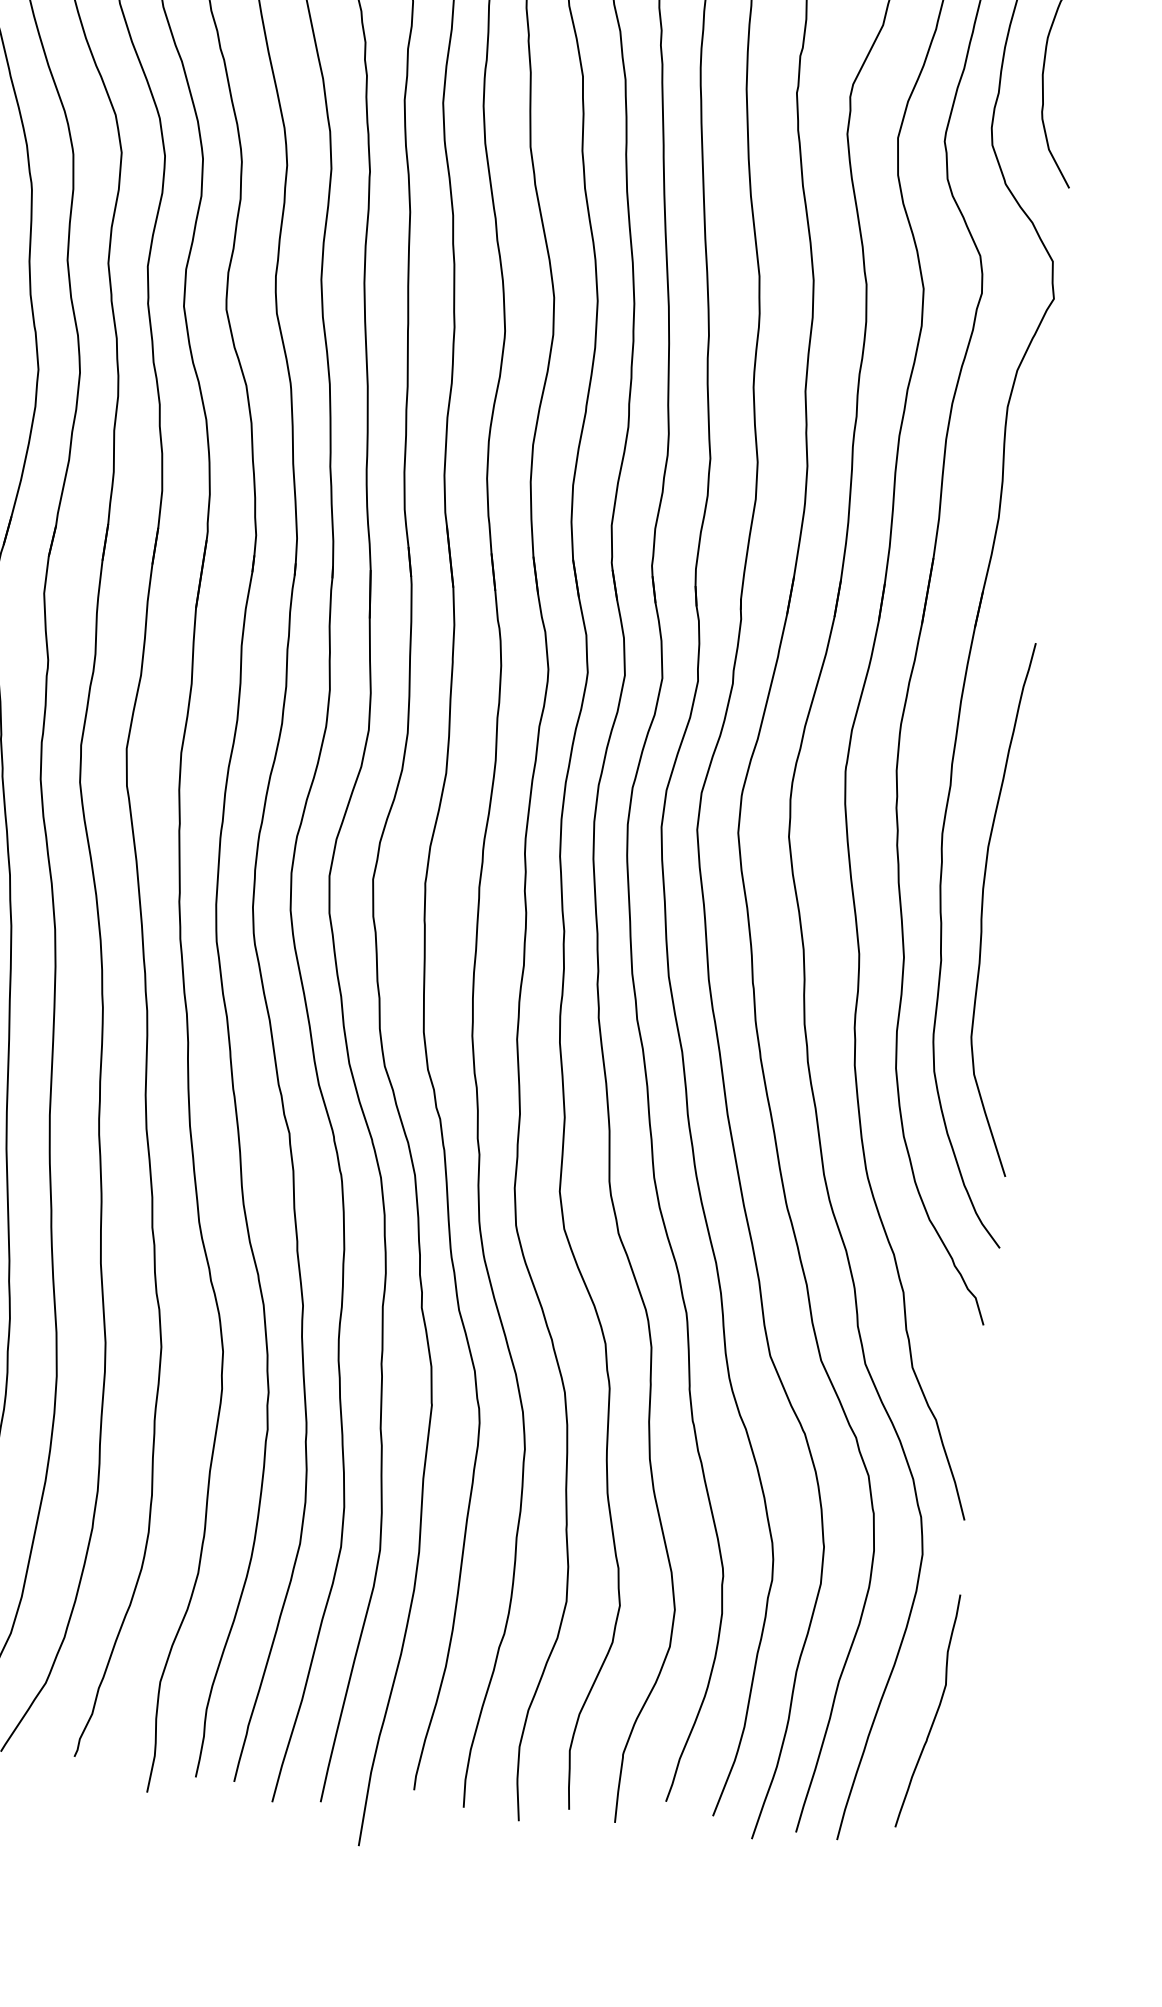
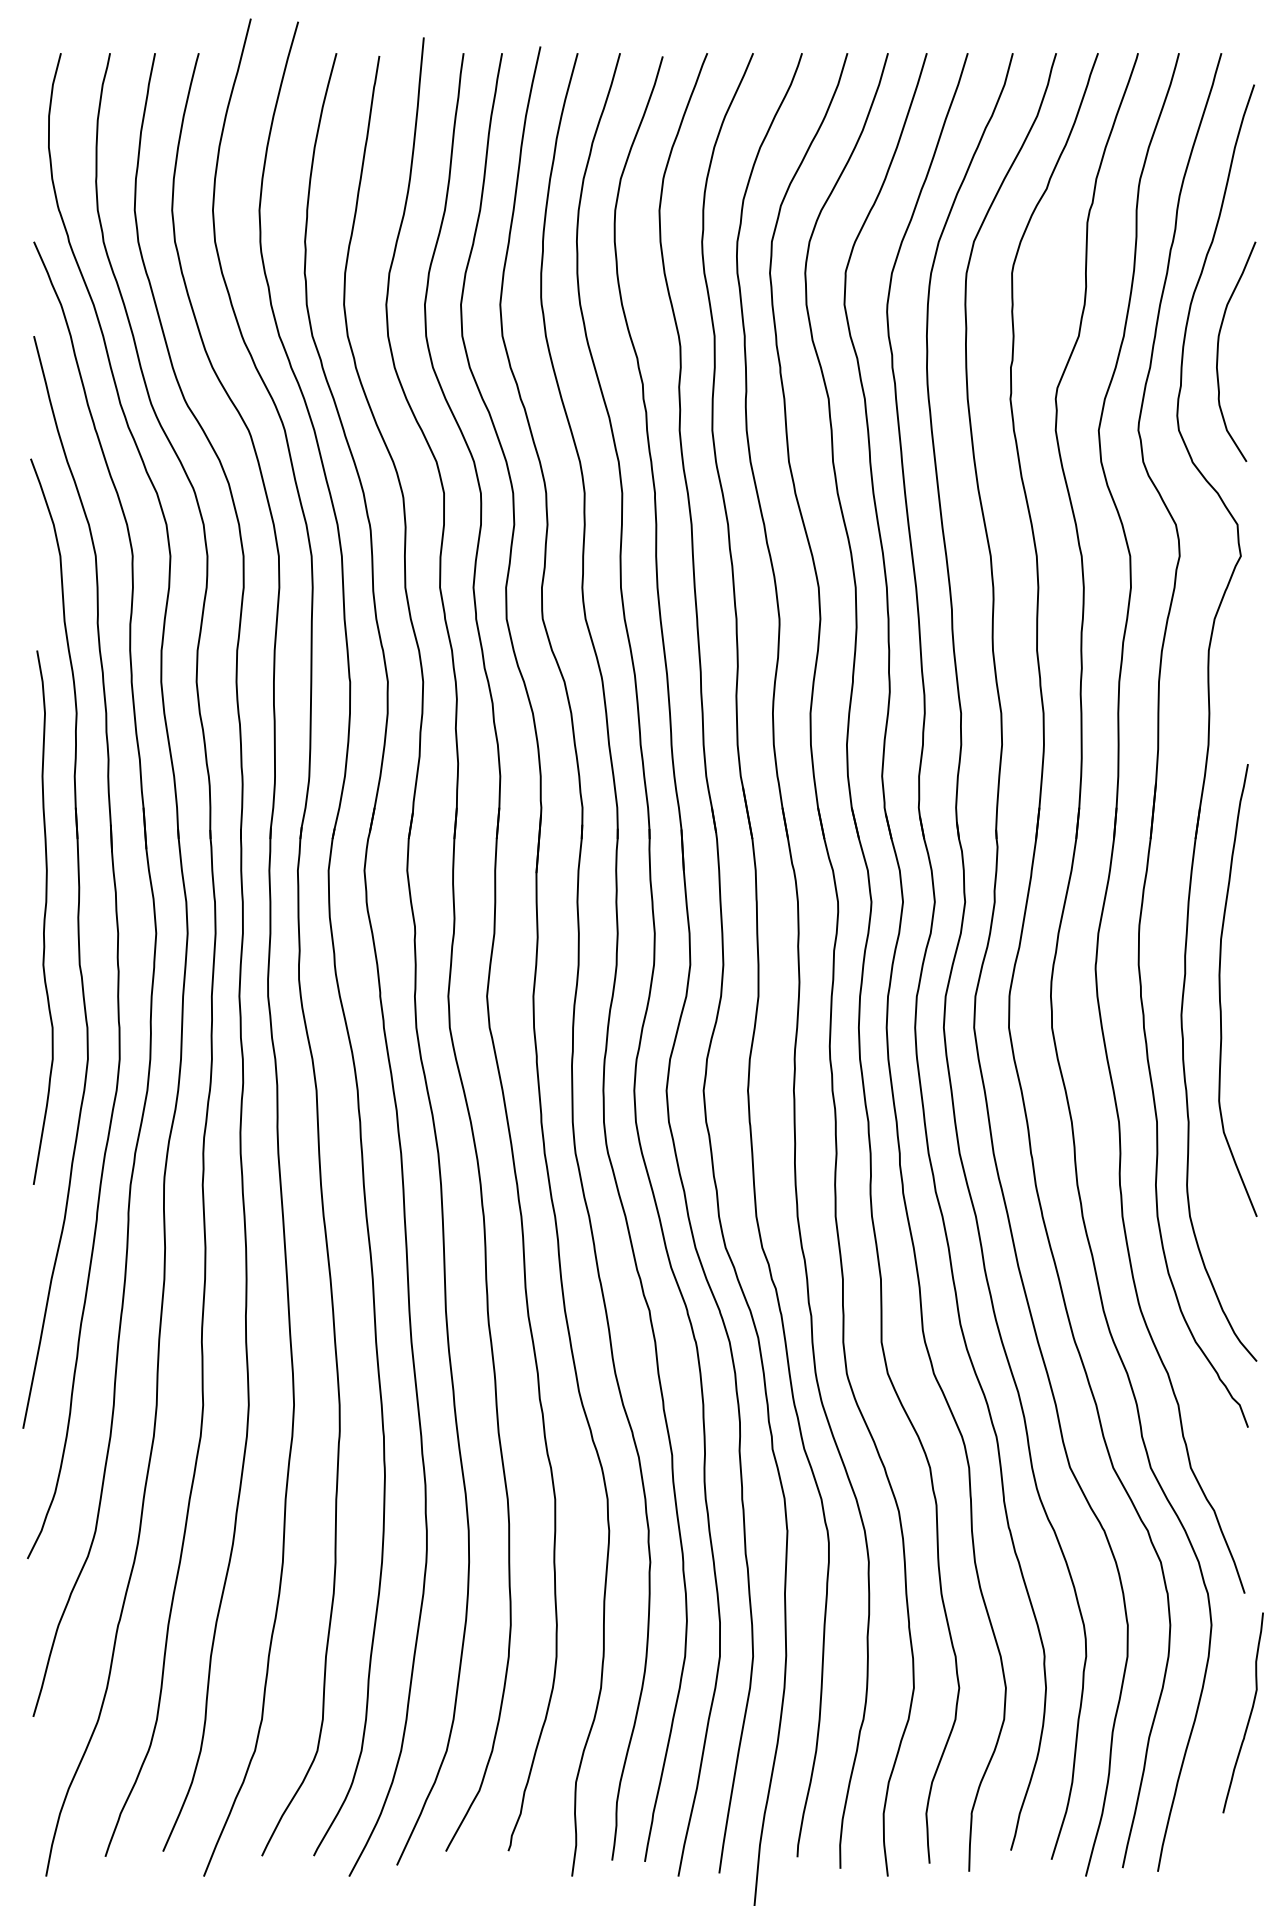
curve: (982, 907) -> (1220, 990), moved
curve: (935, 1713) -> (1249, 1714), moved

